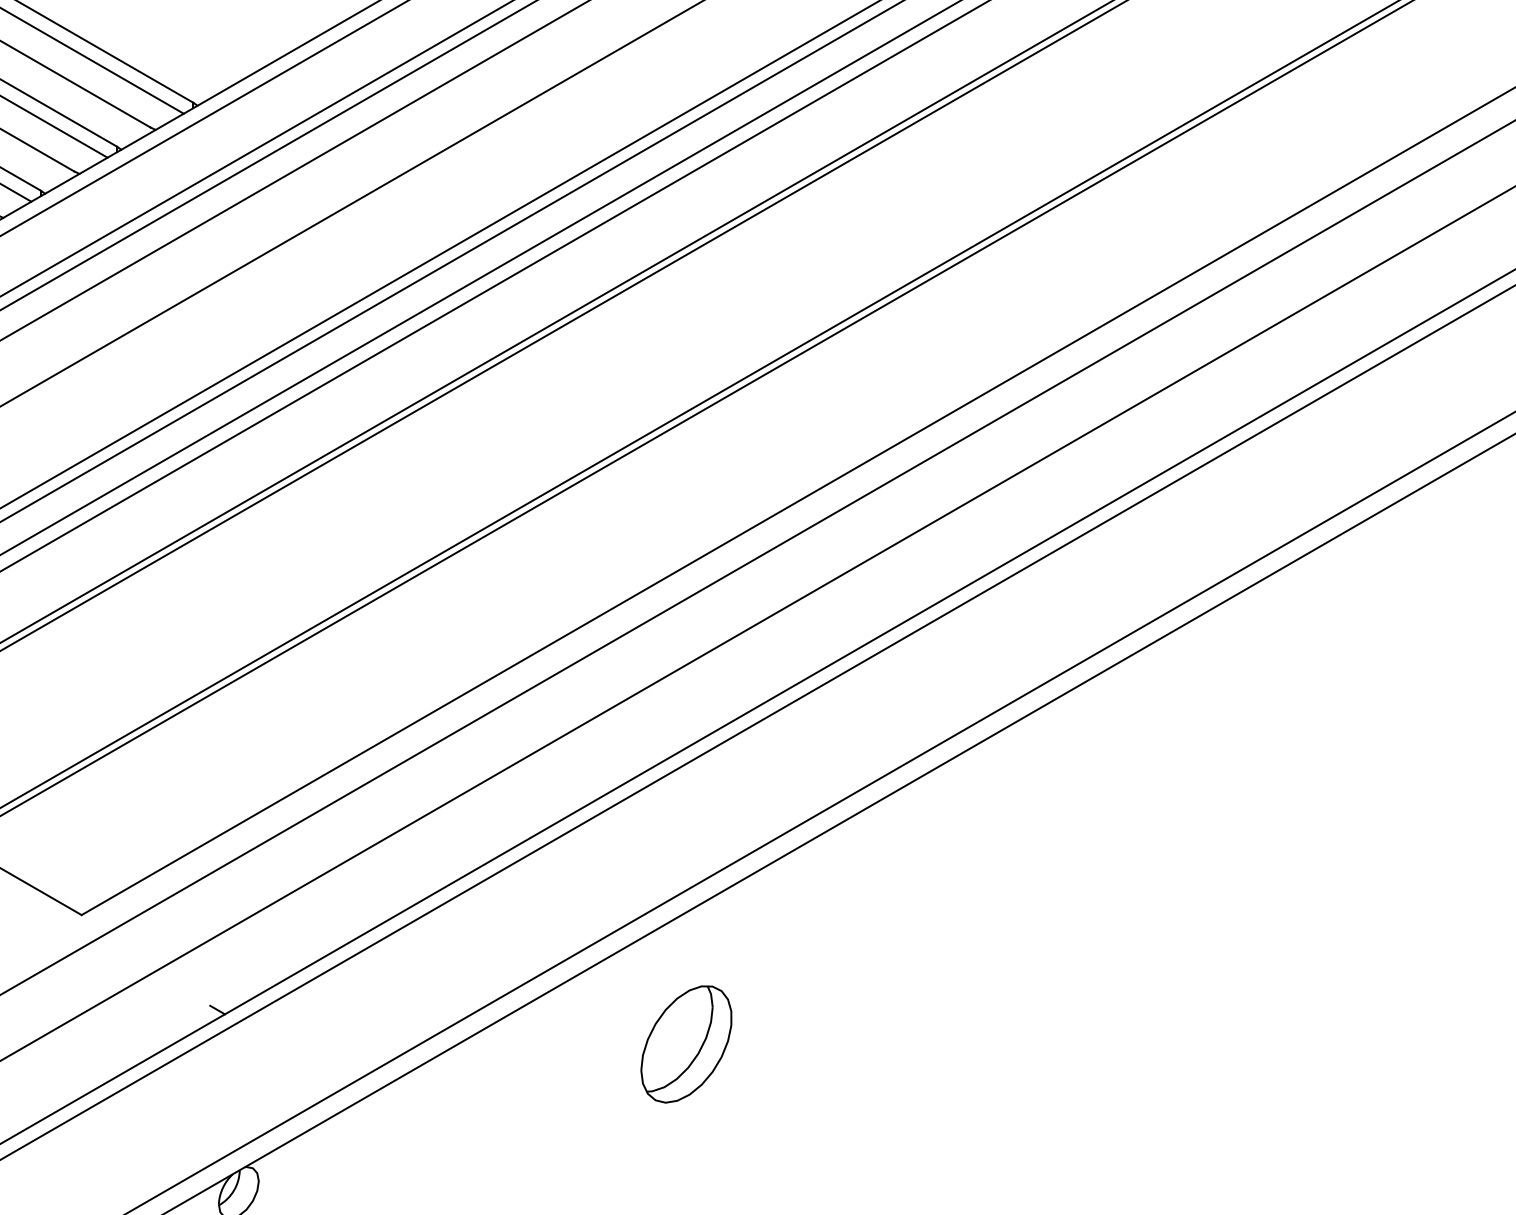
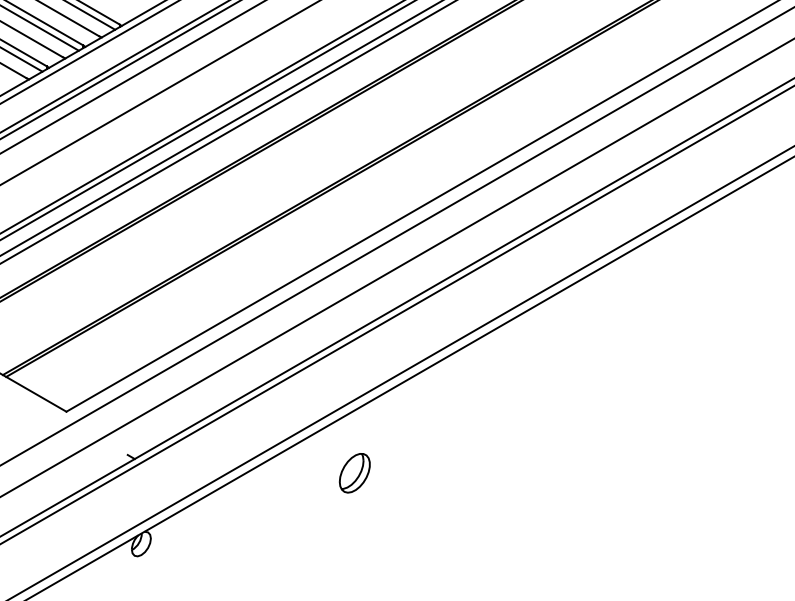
part: (685, 1042) -> (354, 472), size x0.7

